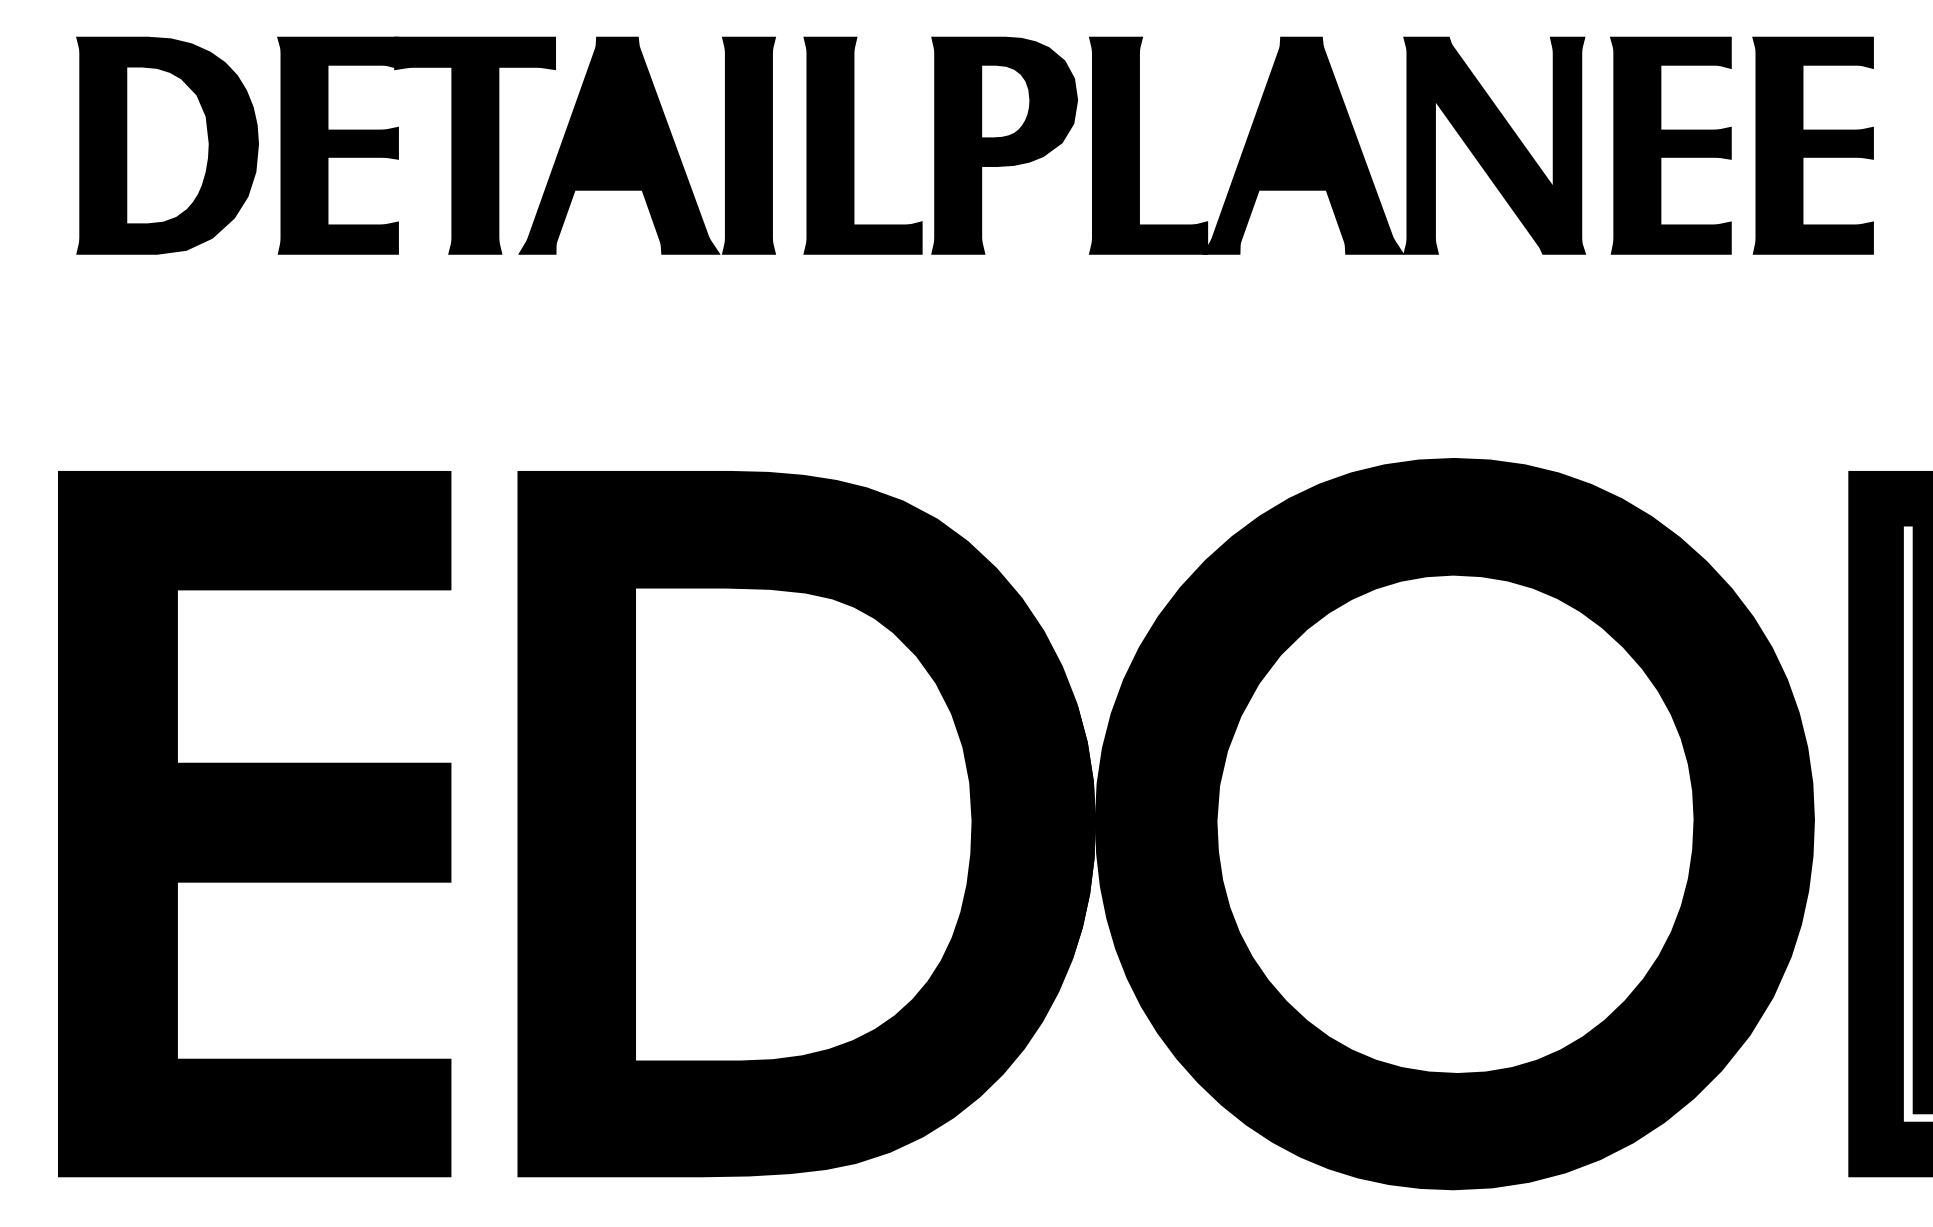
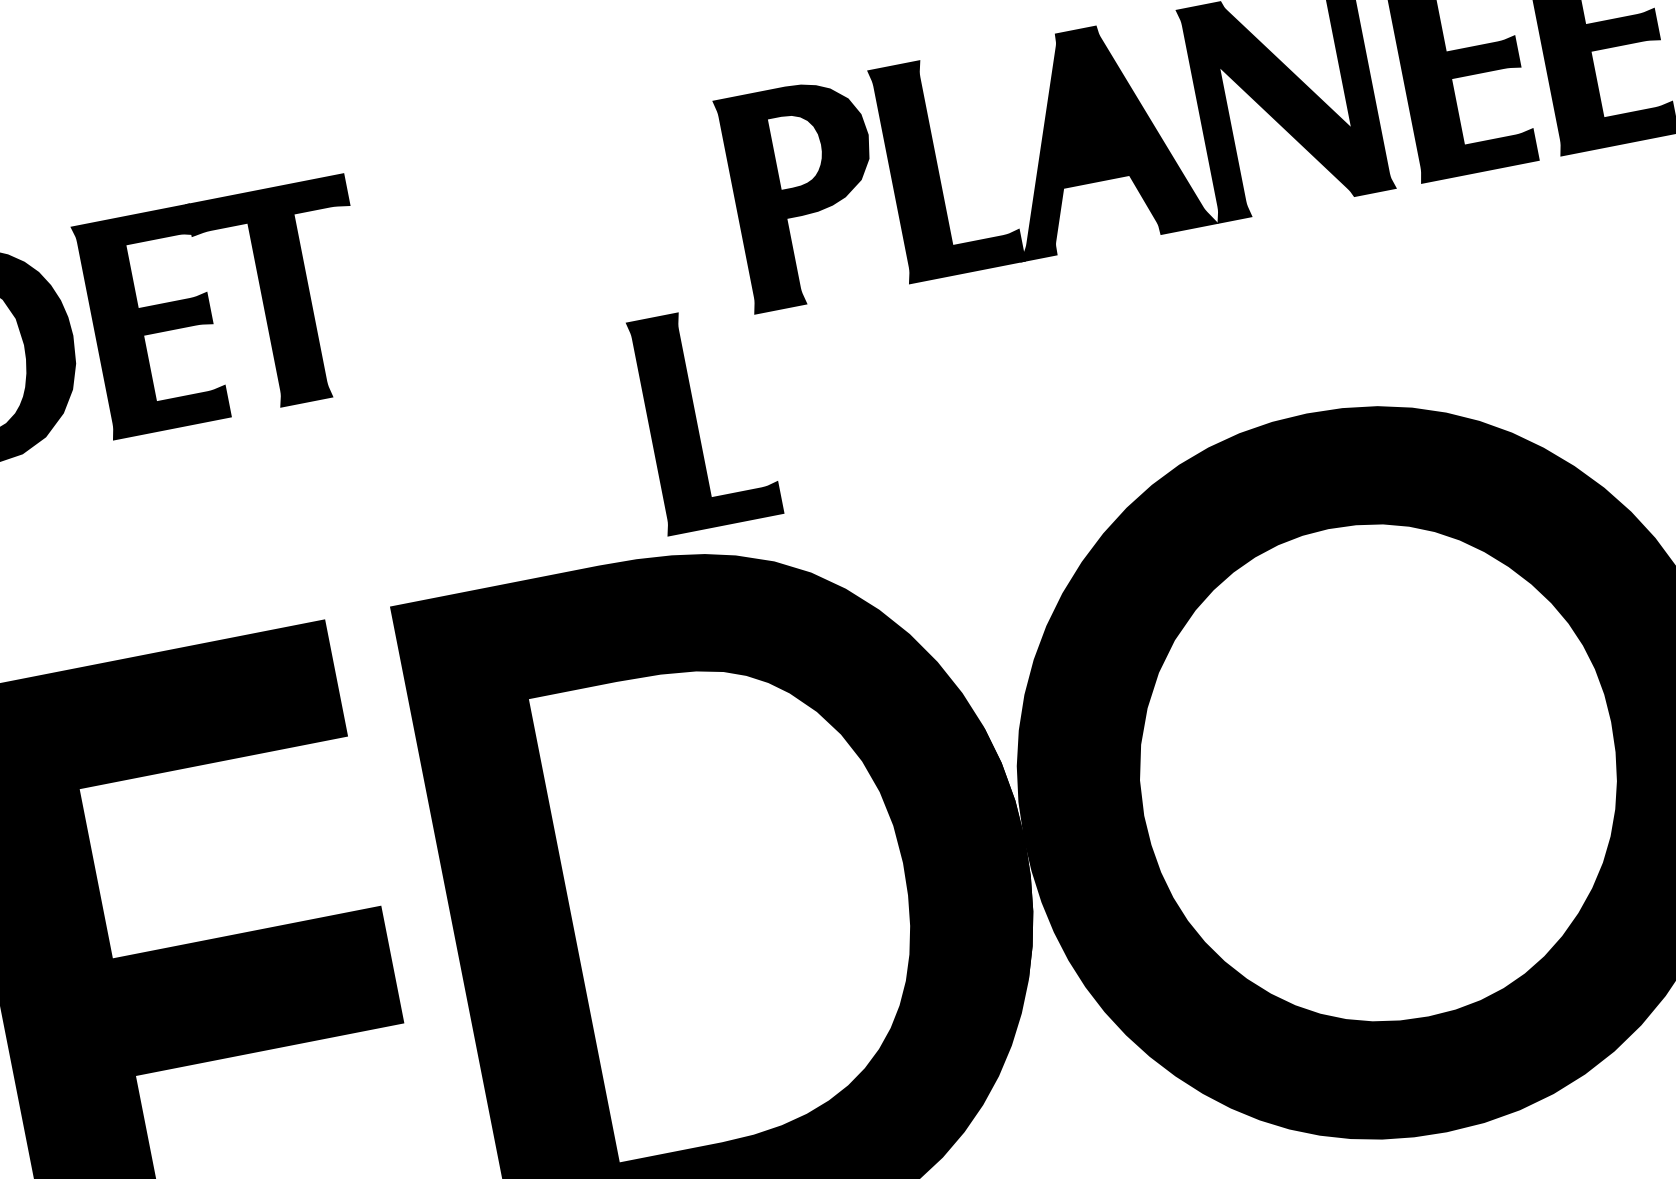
part: (646, 145) -> (453, 262), removed
part: (854, 145) -> (696, 419), moved

